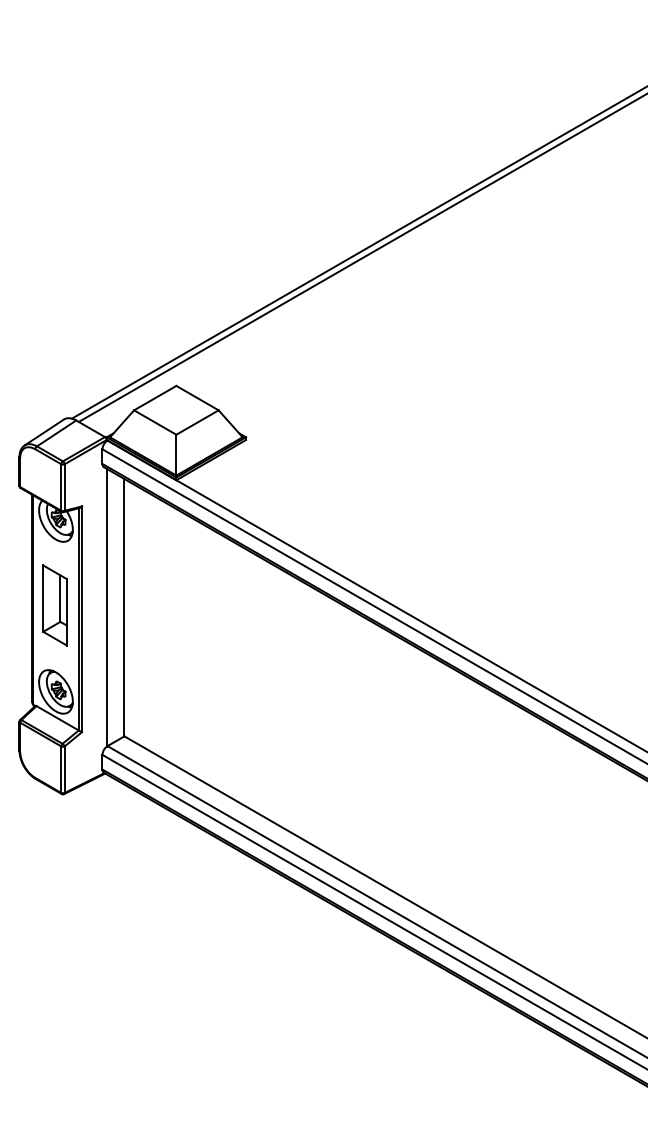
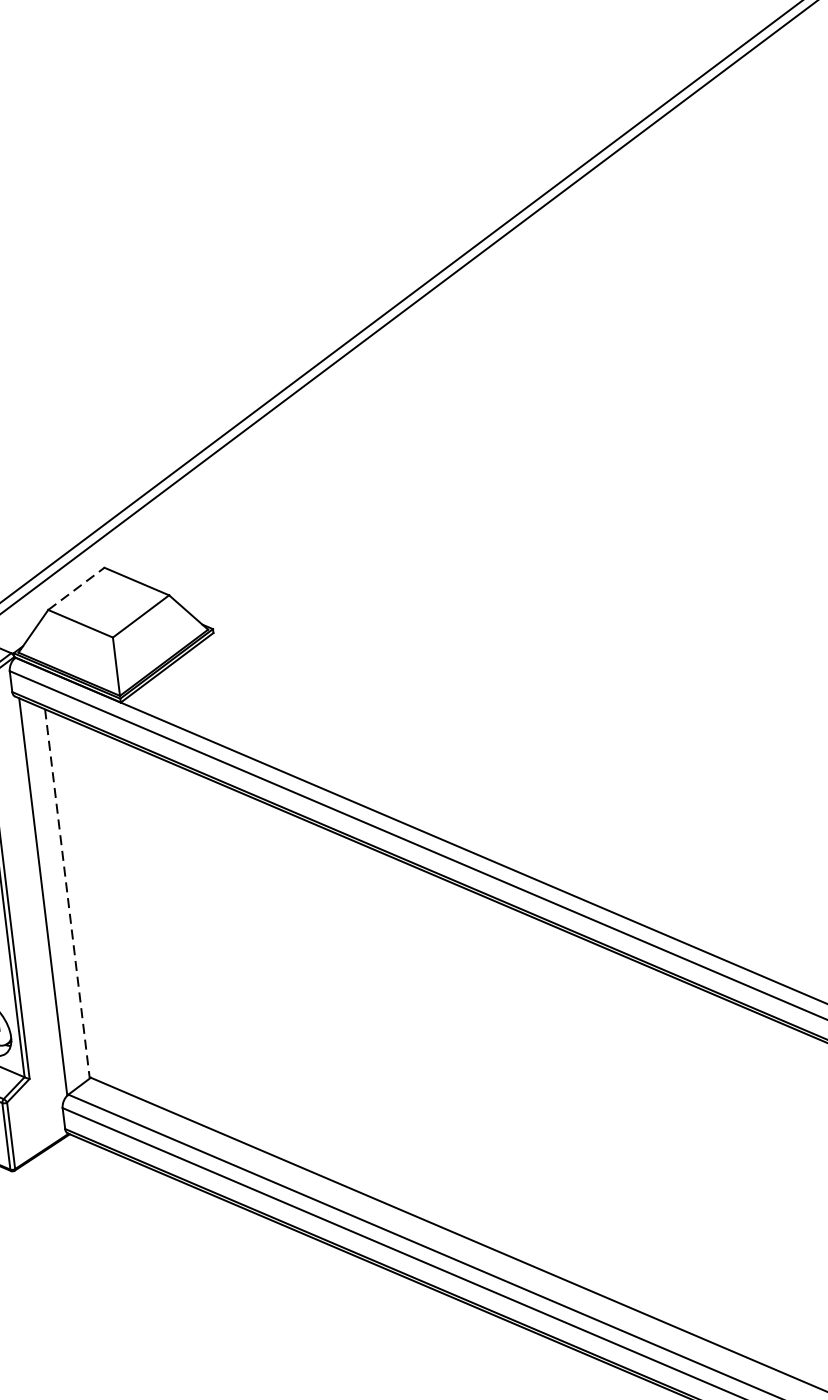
line: (155, 397) -> (76, 587), solid -> dashed
line: (123, 608) -> (67, 895), solid -> dashed

